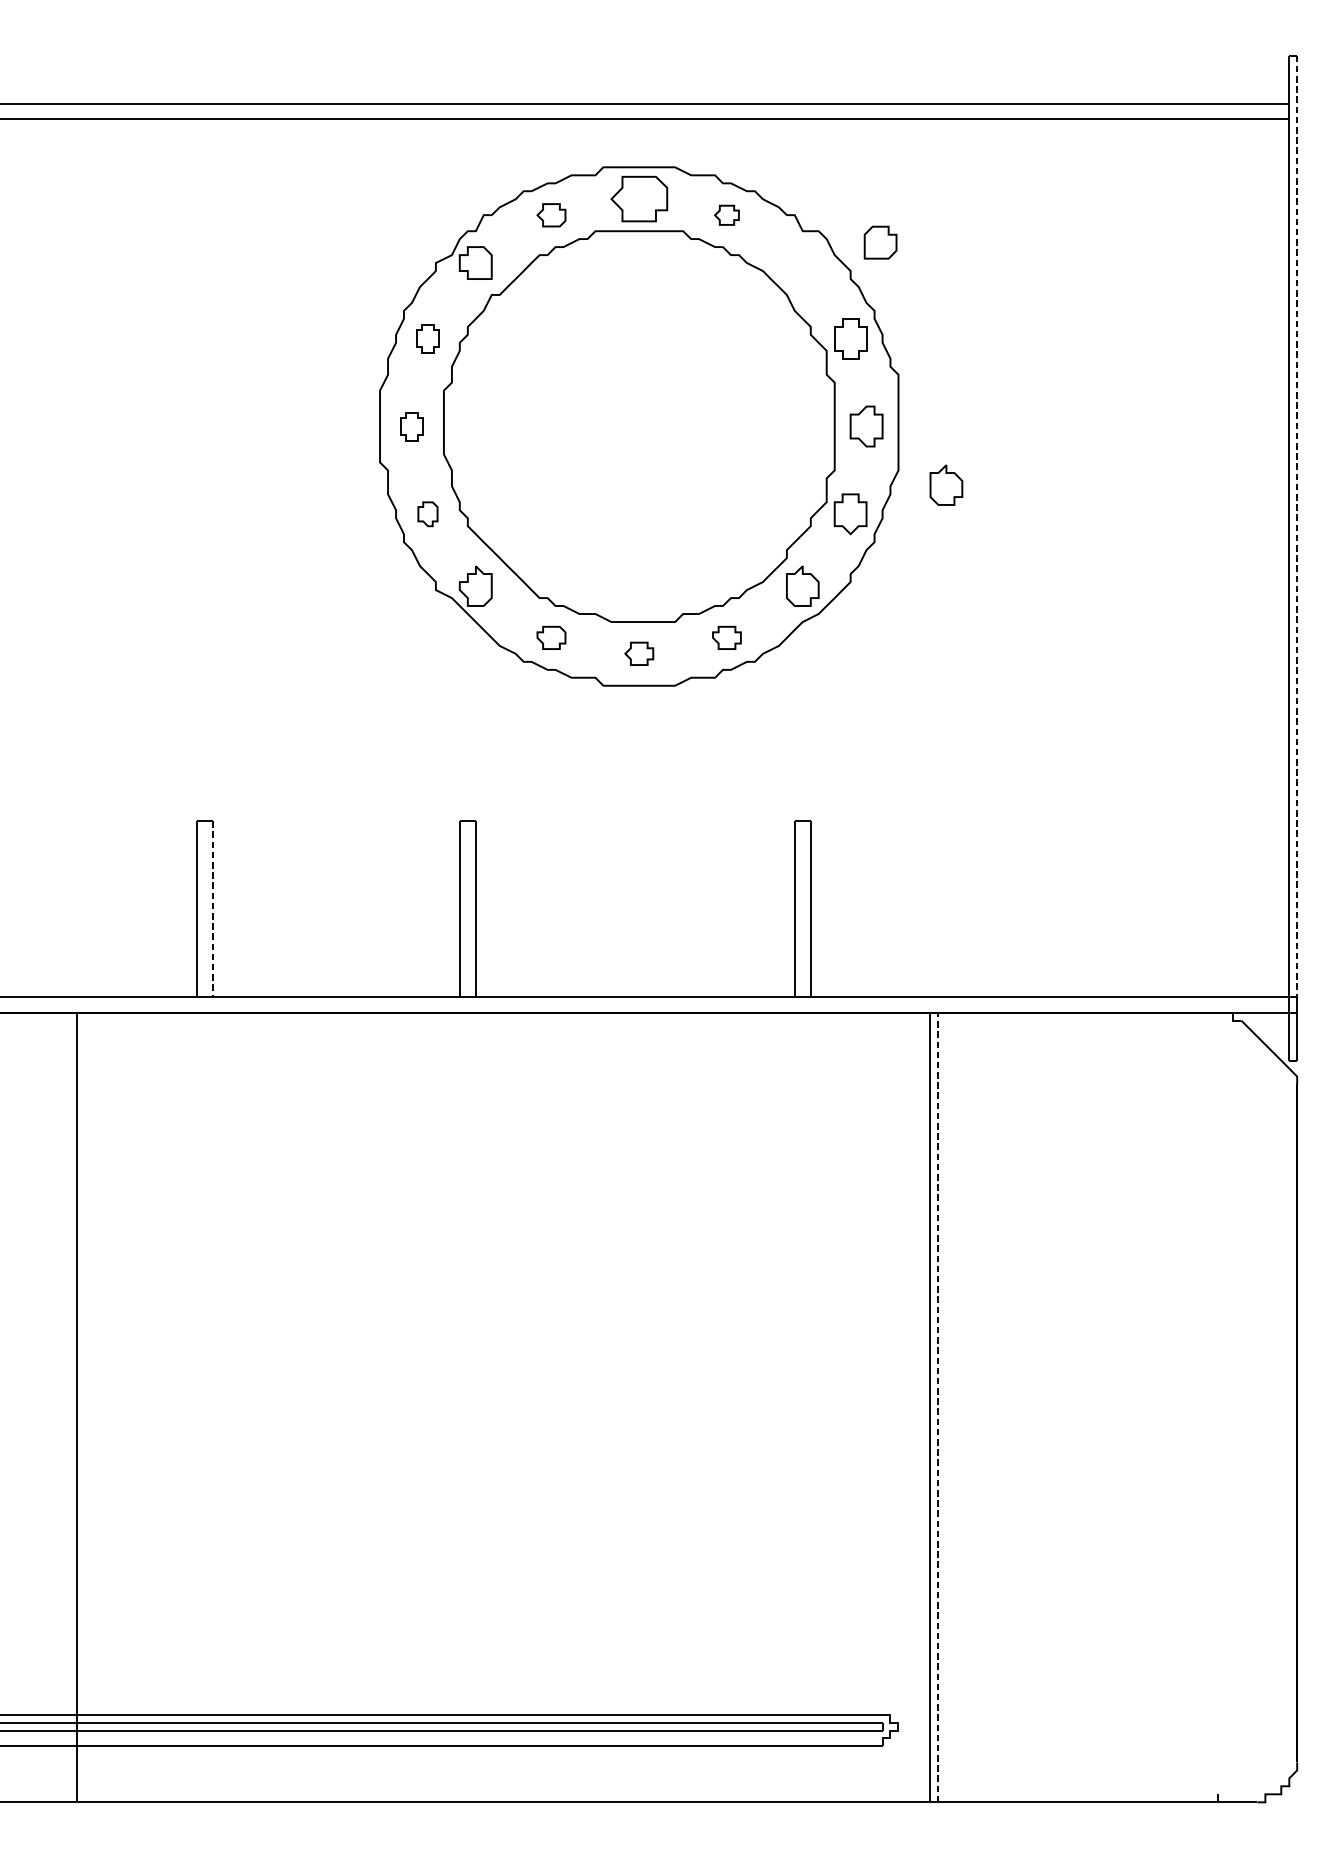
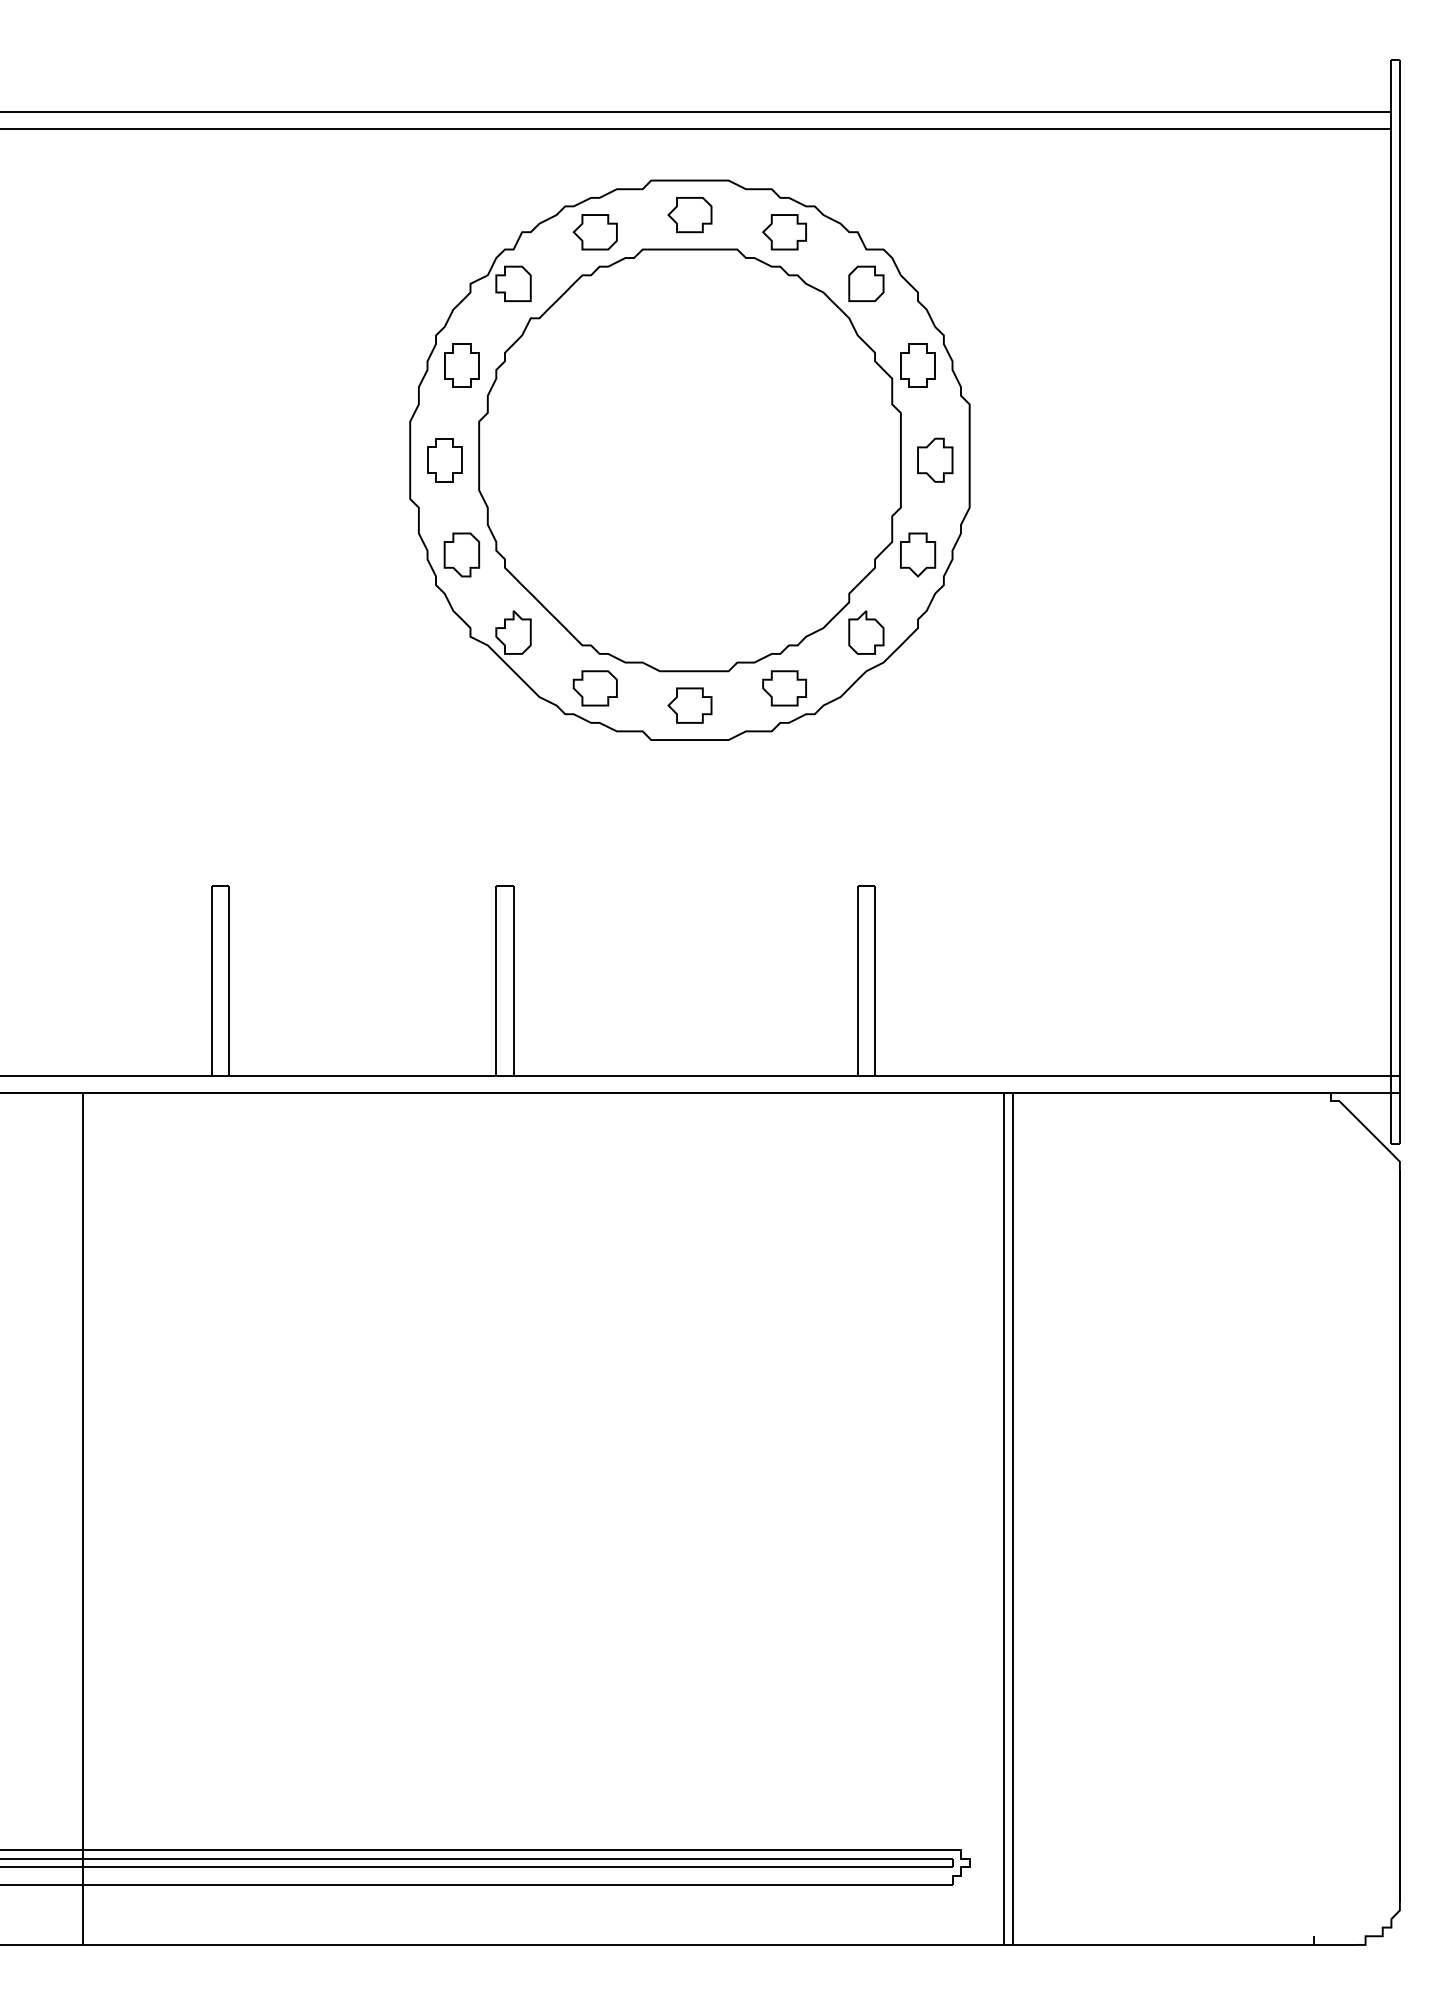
part: (638, 199) -> (689, 215), size x0.71
part: (550, 215) -> (594, 232), size x1.43
part: (726, 215) -> (784, 232), size x1.67
part: (880, 242) -> (866, 283), moved
part: (427, 338) -> (461, 365), size x1.43
part: (411, 426) -> (444, 460), size x1.43
part: (946, 485) -> (1021, 523), removed
part: (427, 513) -> (461, 554), size x1.67
line: (1296, 525) -> (1399, 567), dashed -> solid
part: (550, 638) -> (594, 688), size x1.43
part: (726, 638) -> (784, 688), size x1.43
part: (638, 653) -> (689, 705), size x1.43
line: (212, 908) -> (229, 980), dashed -> solid
line: (938, 1407) -> (1012, 1518), dashed -> solid

